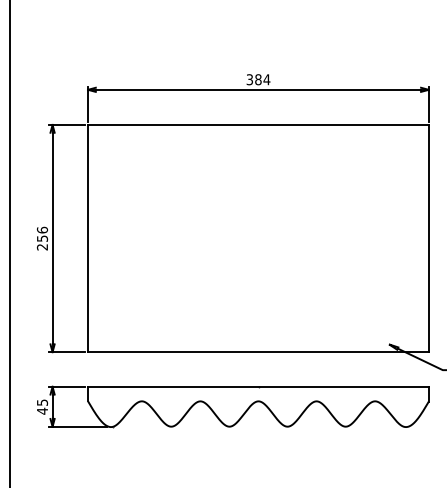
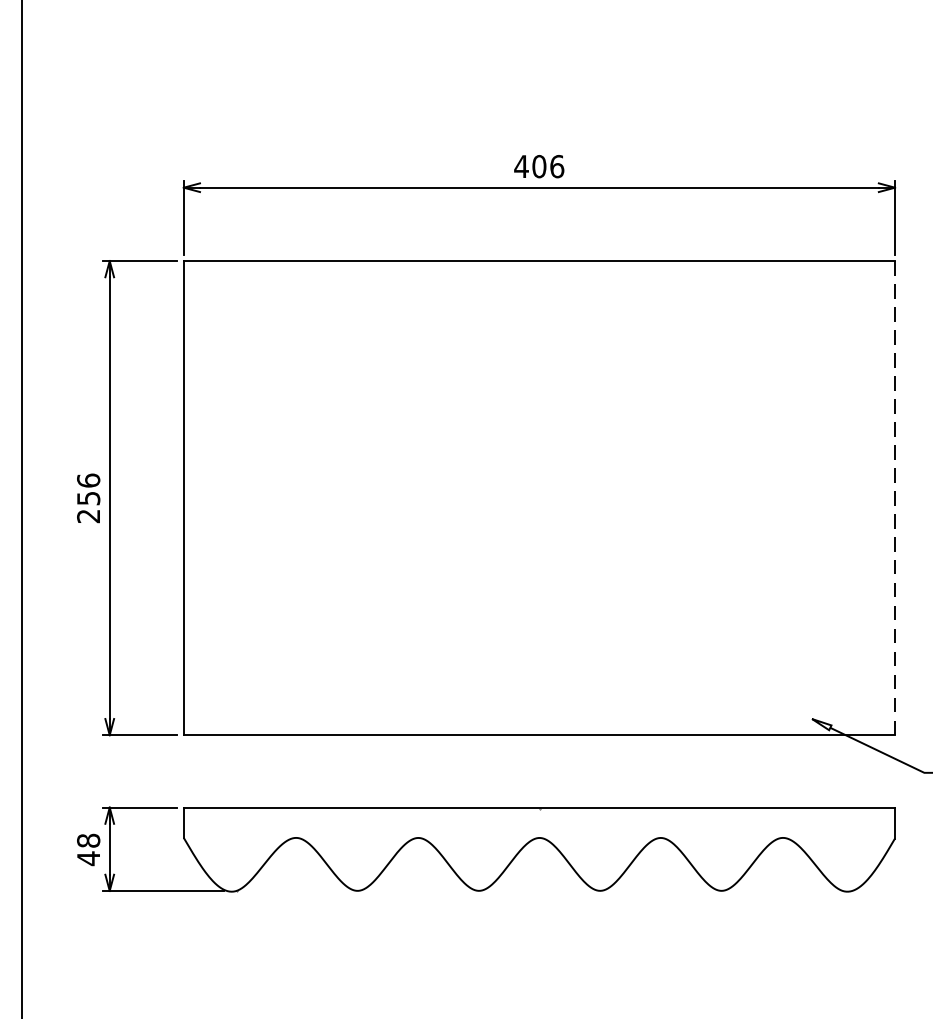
text: (258, 79) -> (539, 166), 384 -> 406
line: (428, 238) -> (894, 498), solid -> dashed
text: (42, 402) -> (88, 840), 45 -> 48

